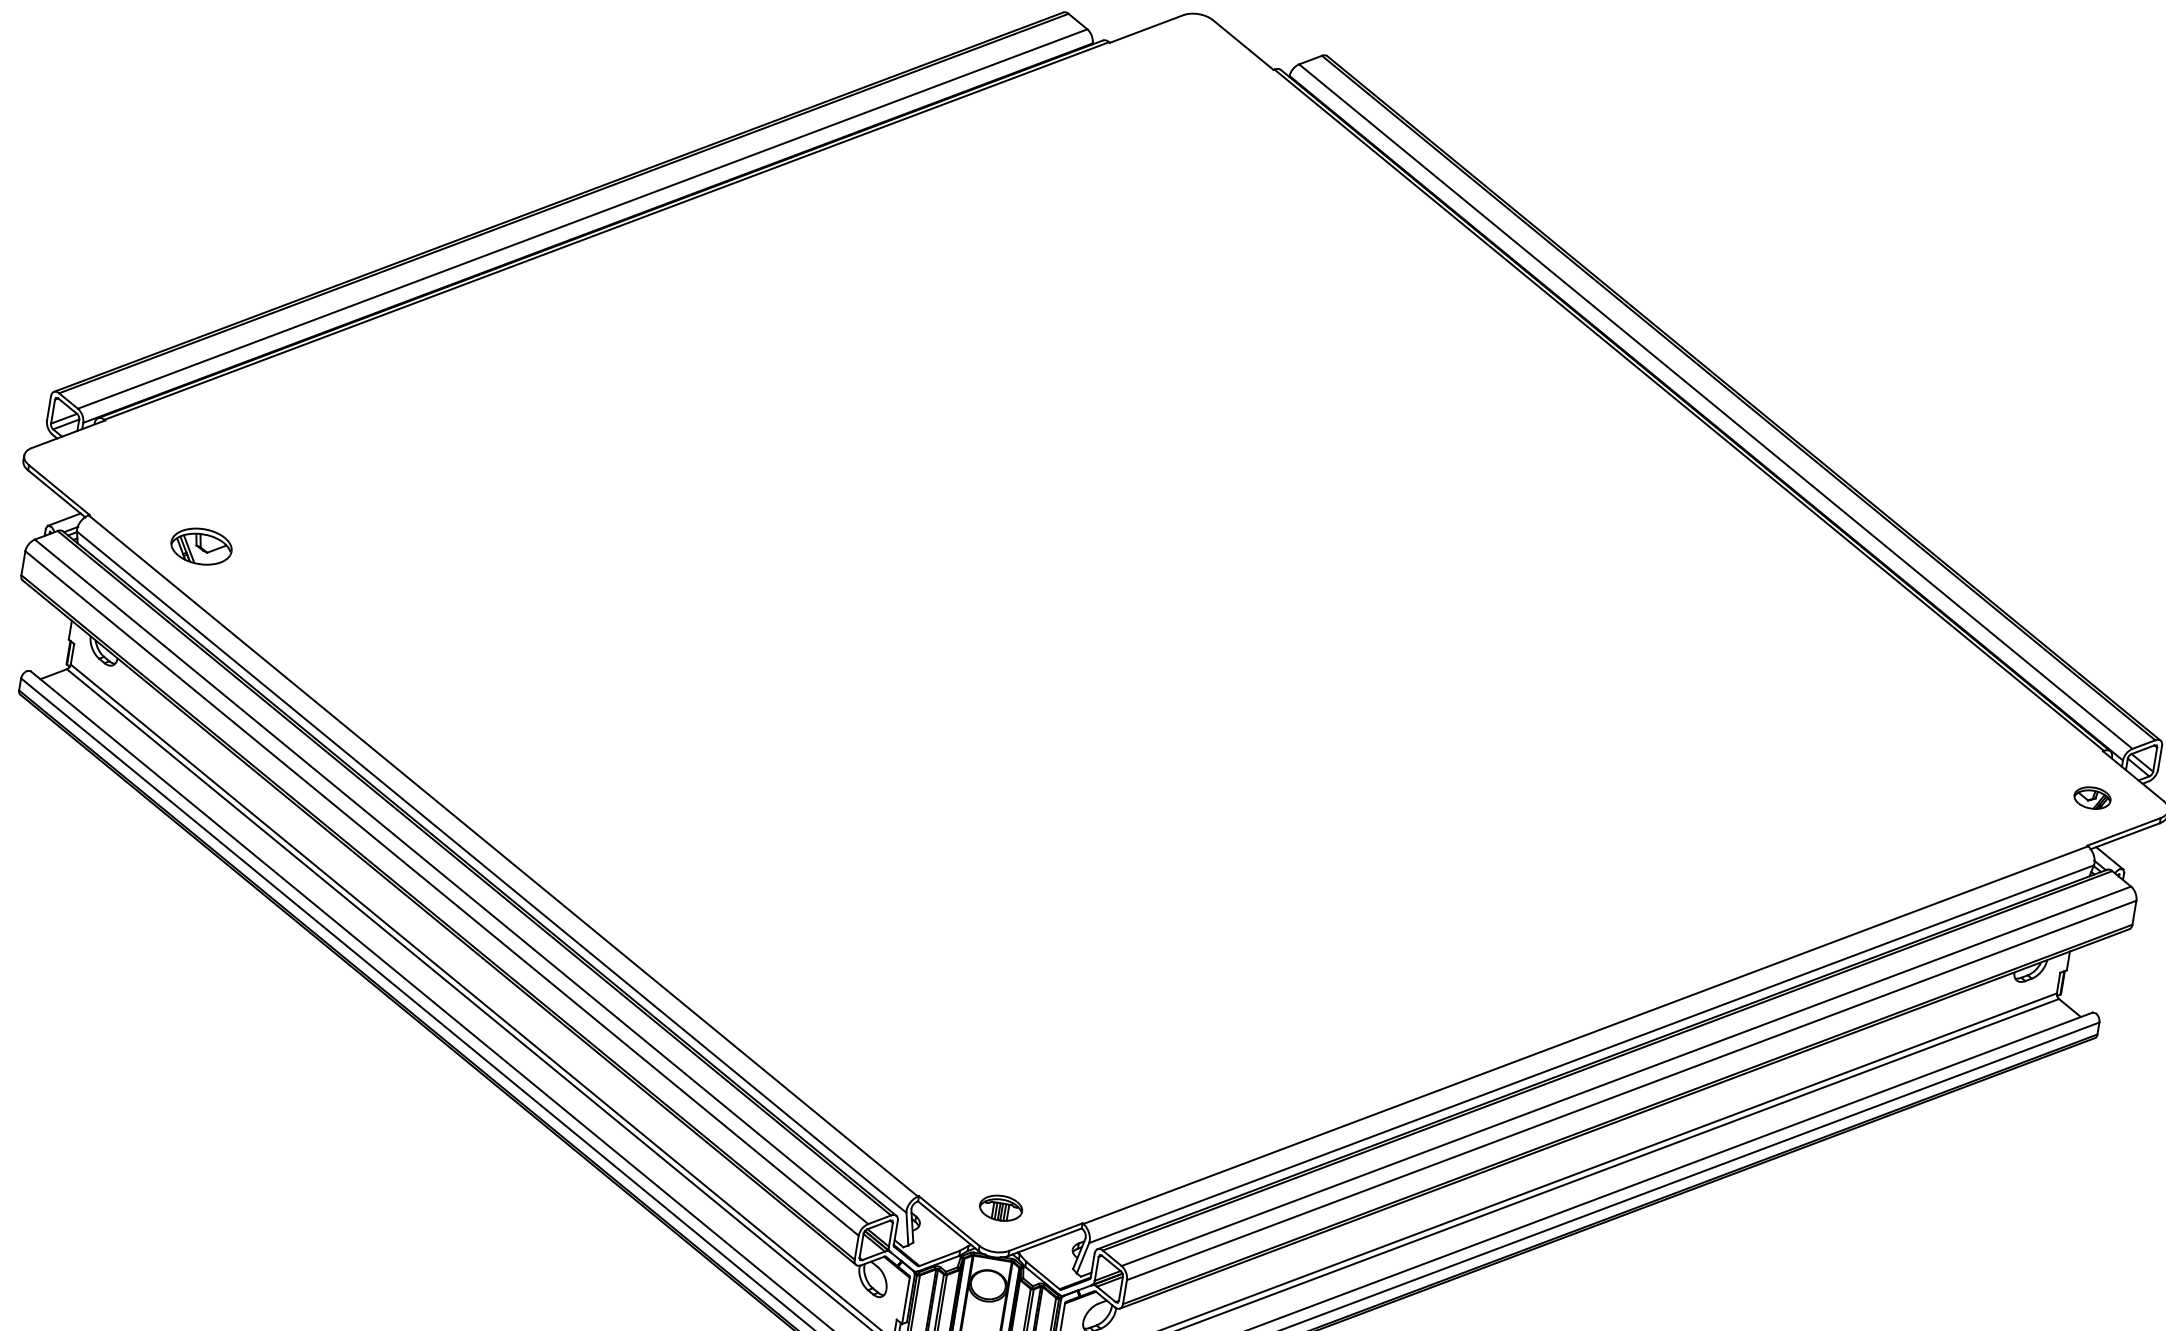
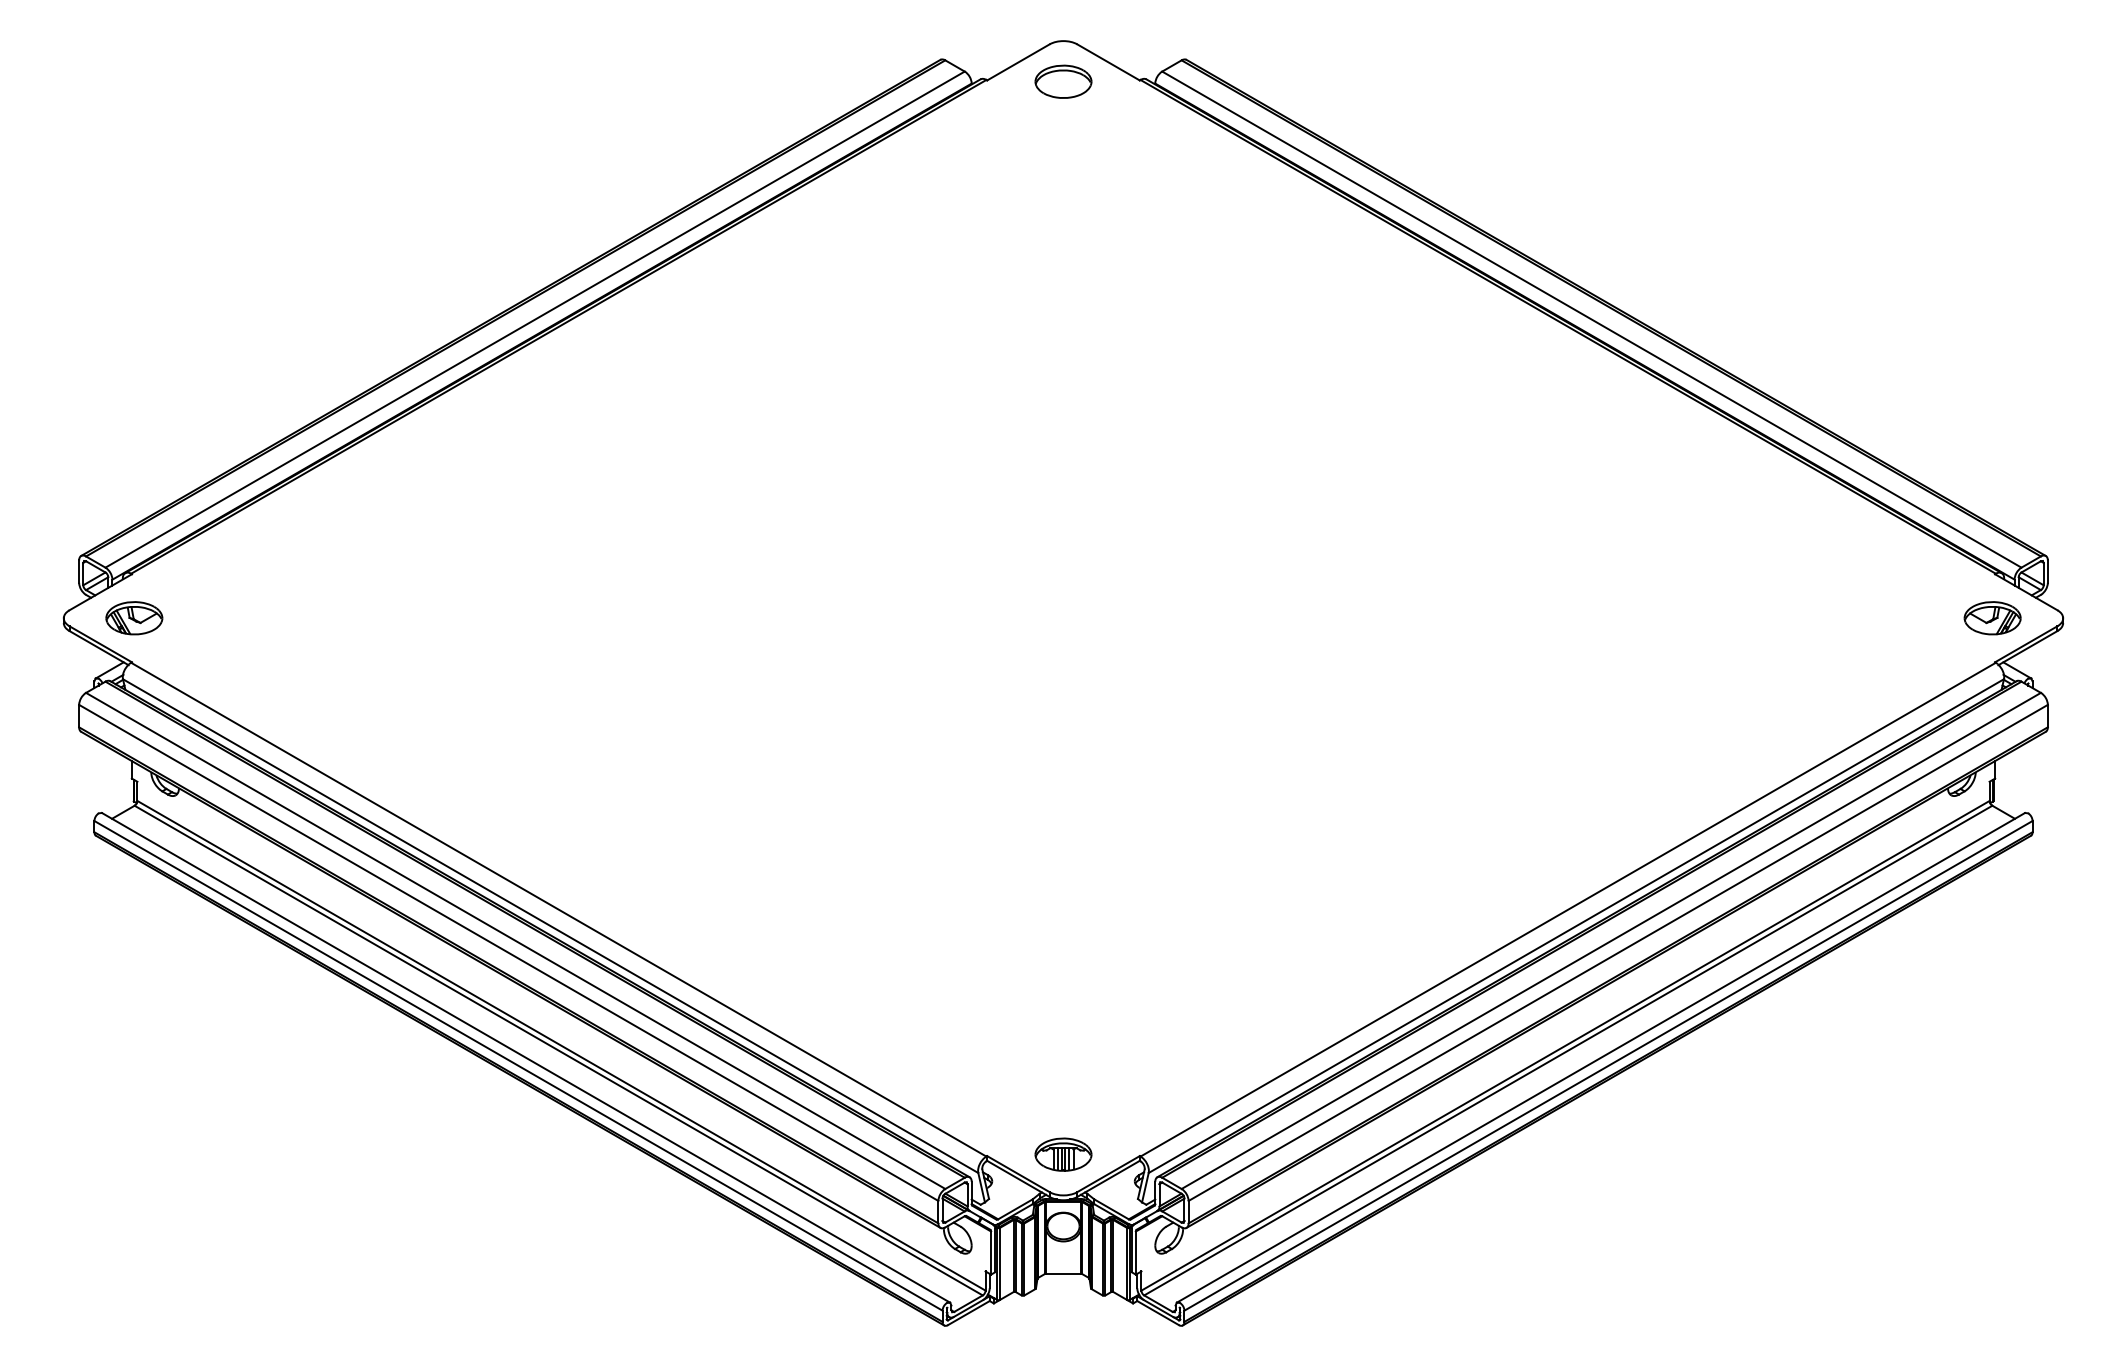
part: (1191, 57) -> (1063, 81), added
part: (201, 546) -> (134, 618), moved
part: (2092, 798) -> (1992, 618), size x1.67
part: (1001, 1208) -> (1063, 1154), size x1.43

